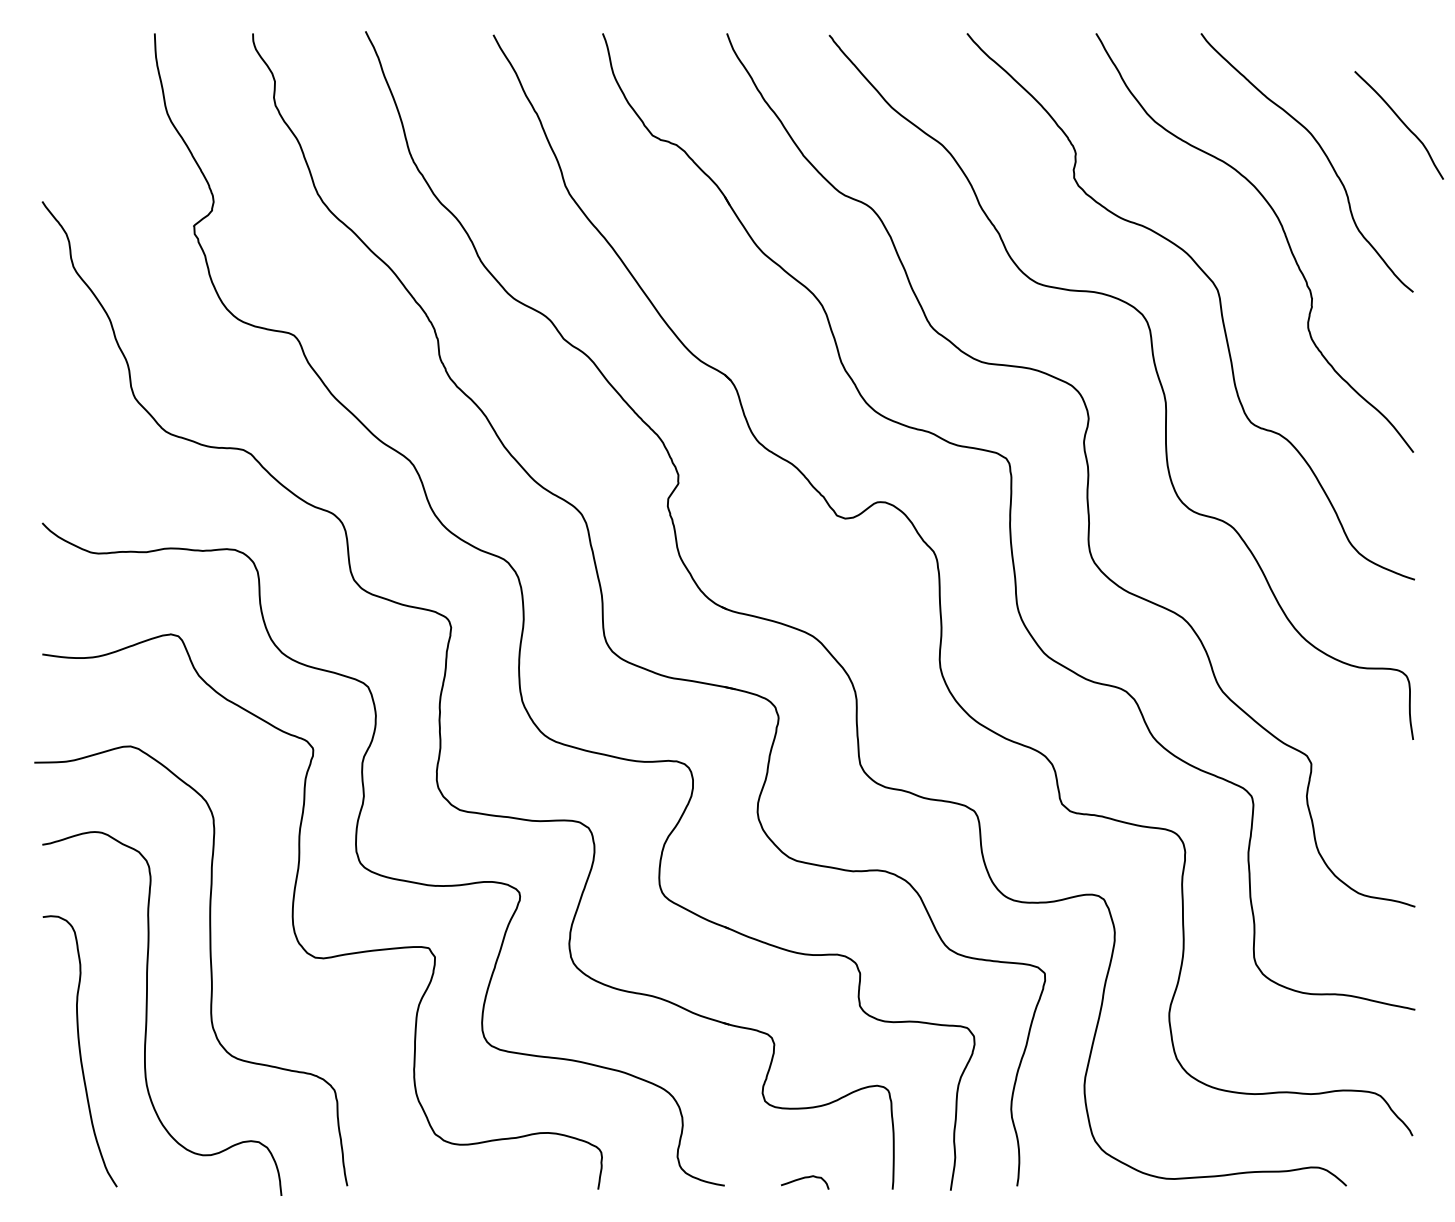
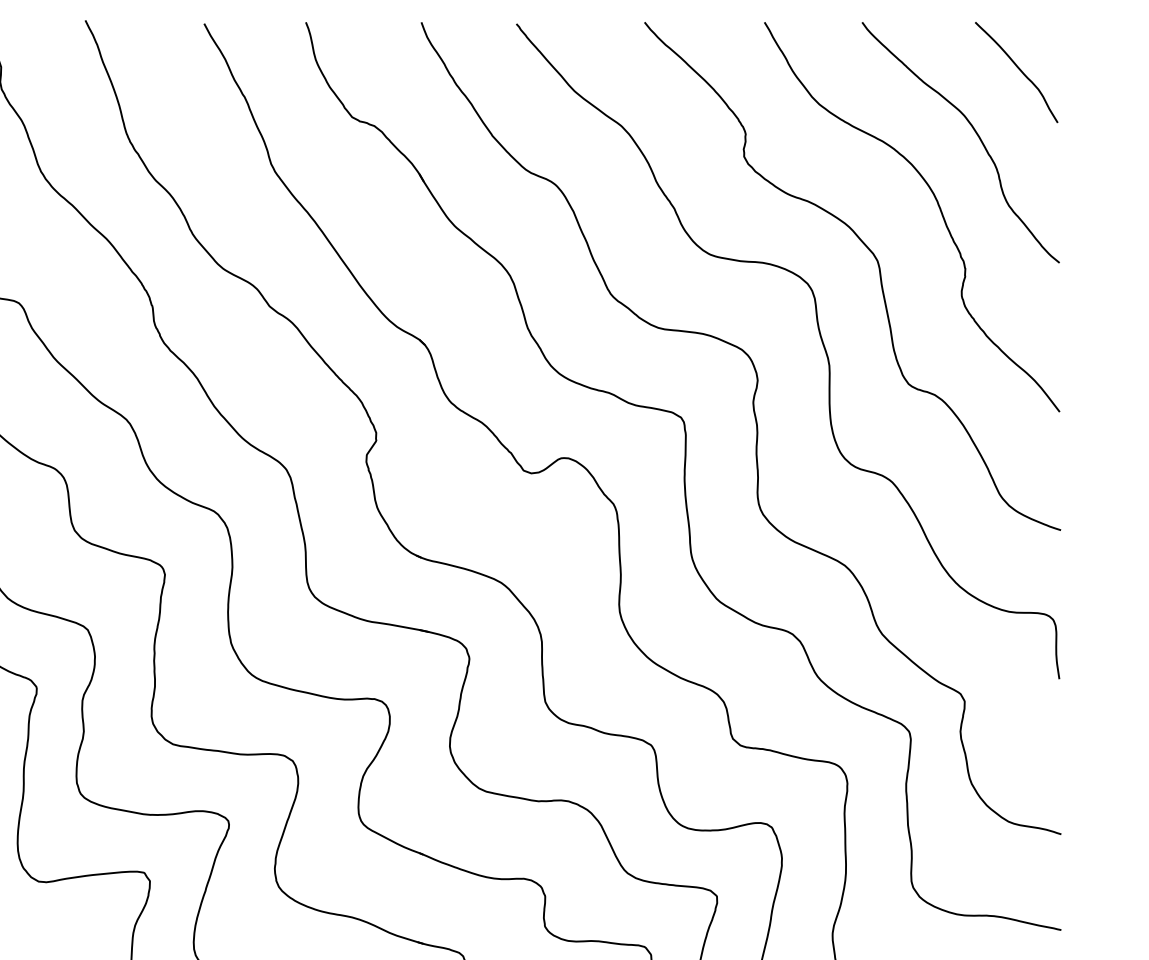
curve: (1401, 122) -> (1018, 69), moved

